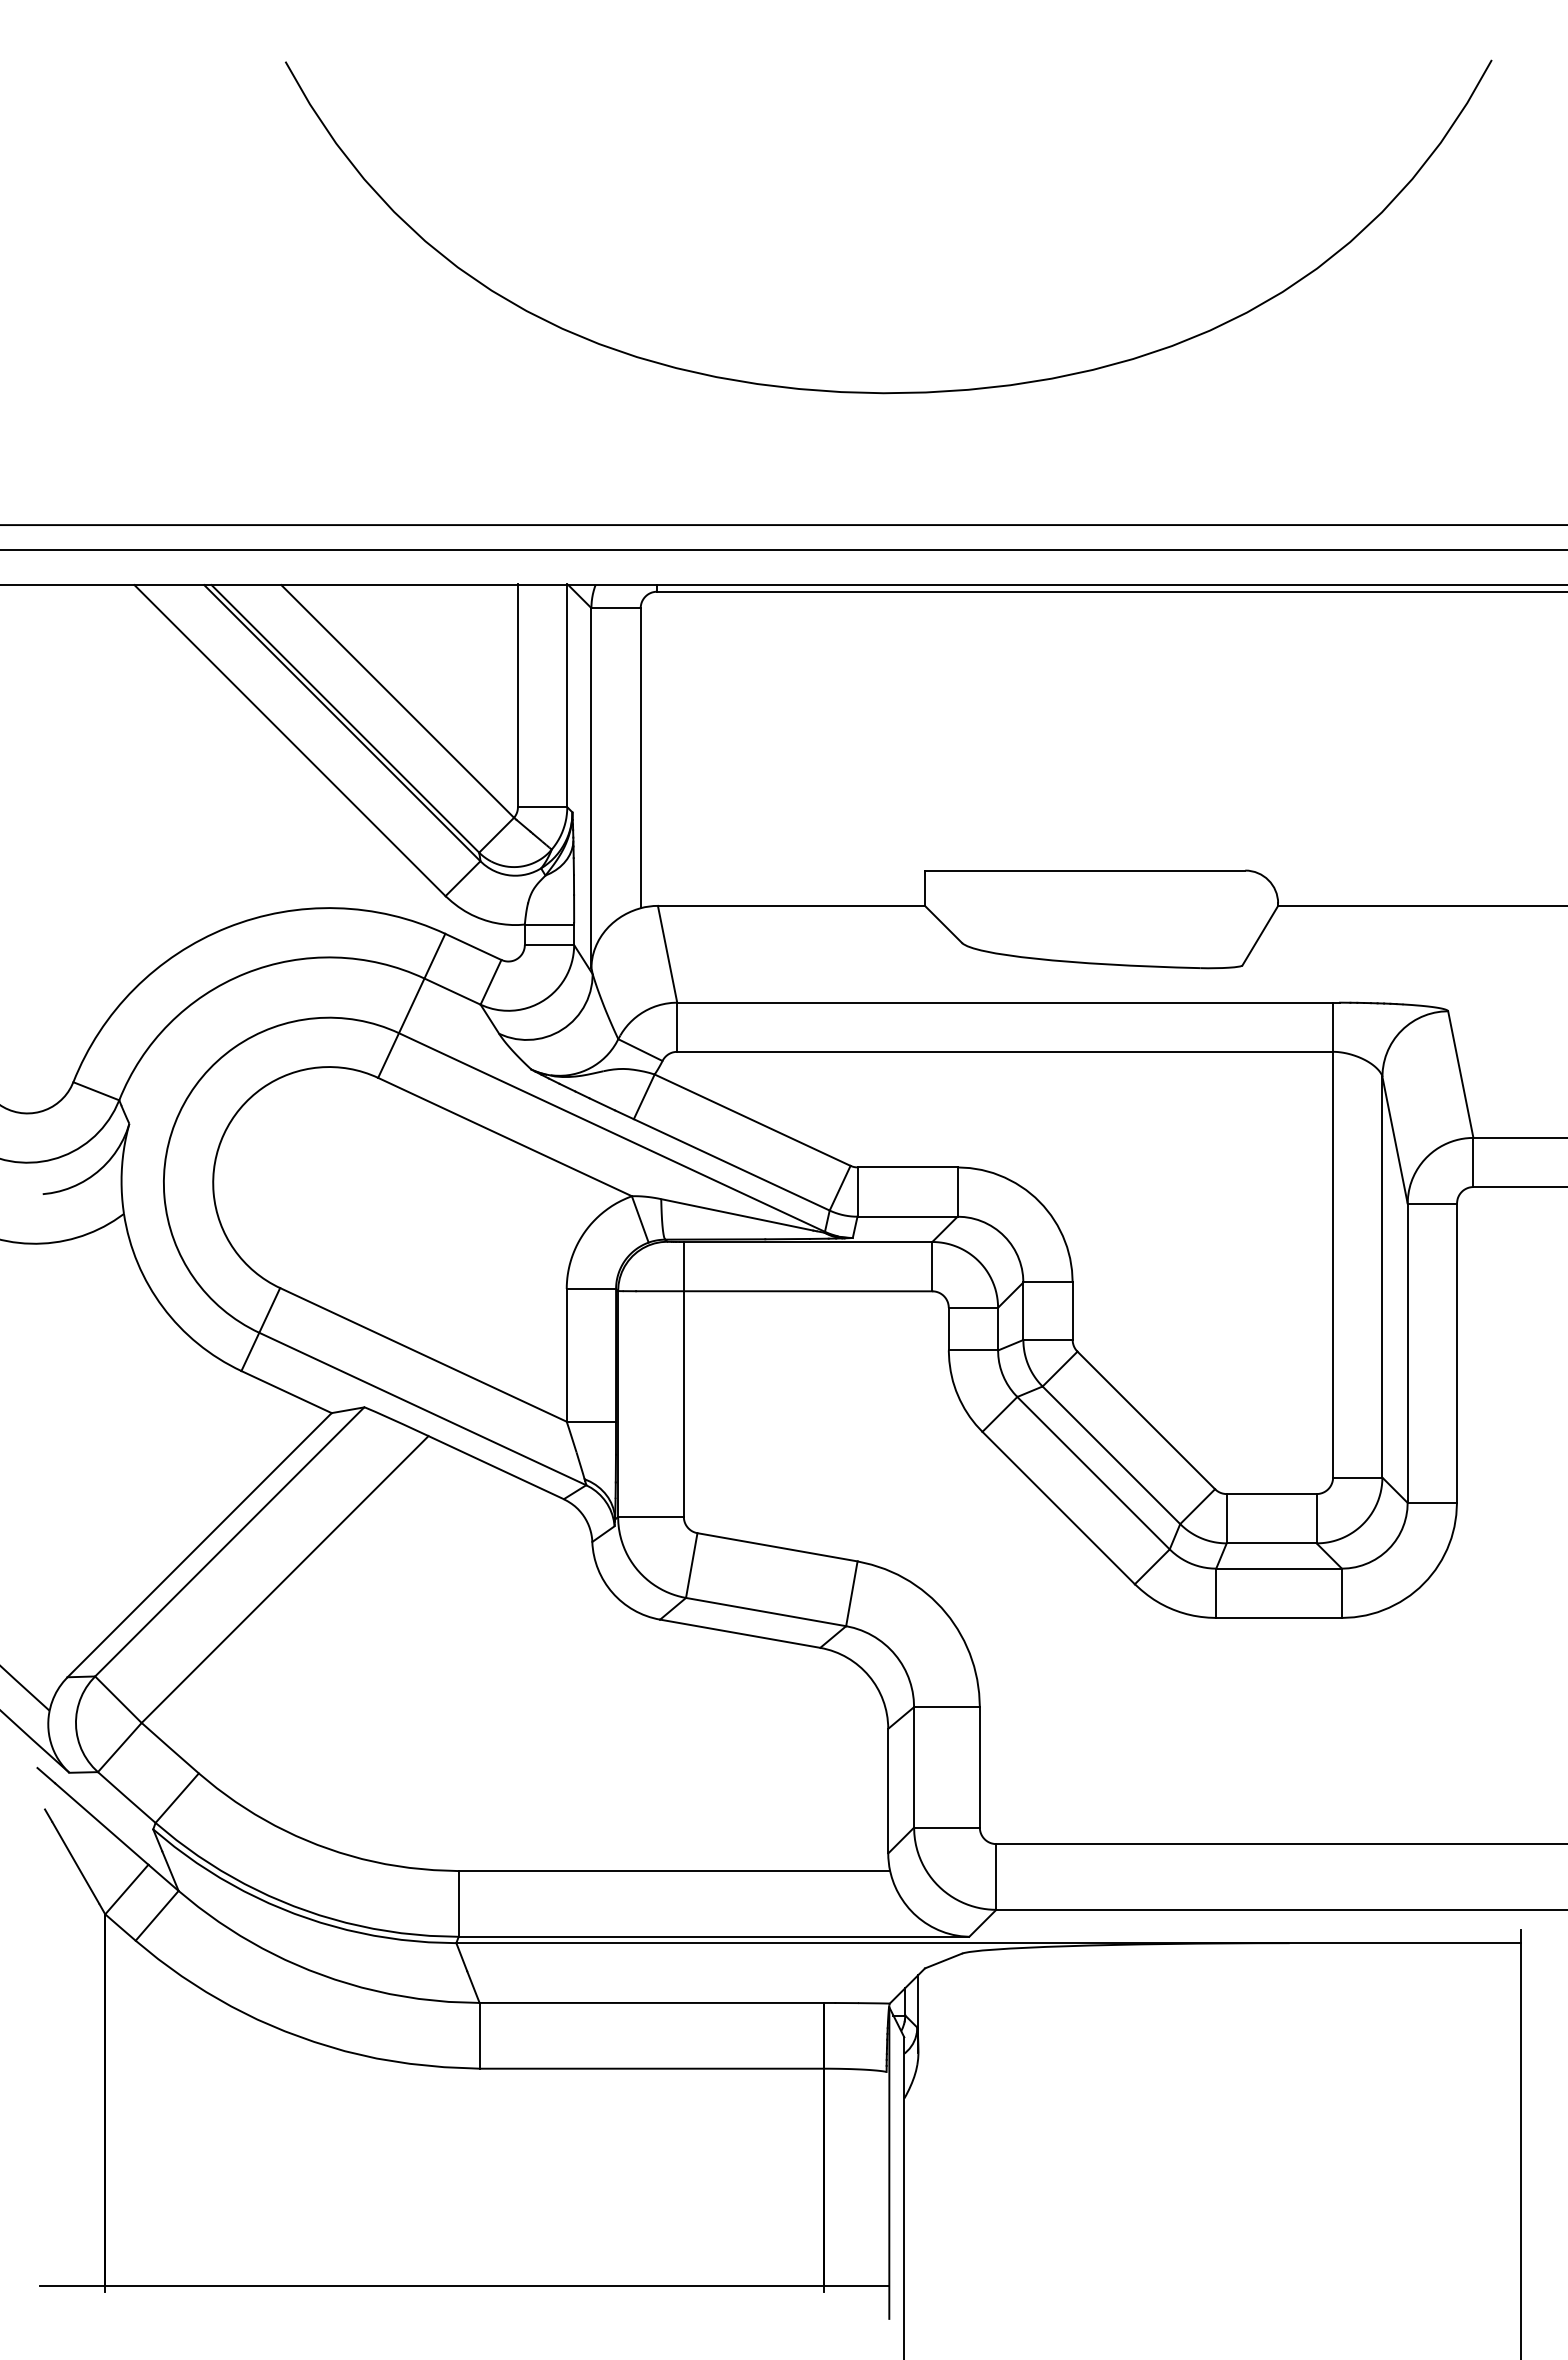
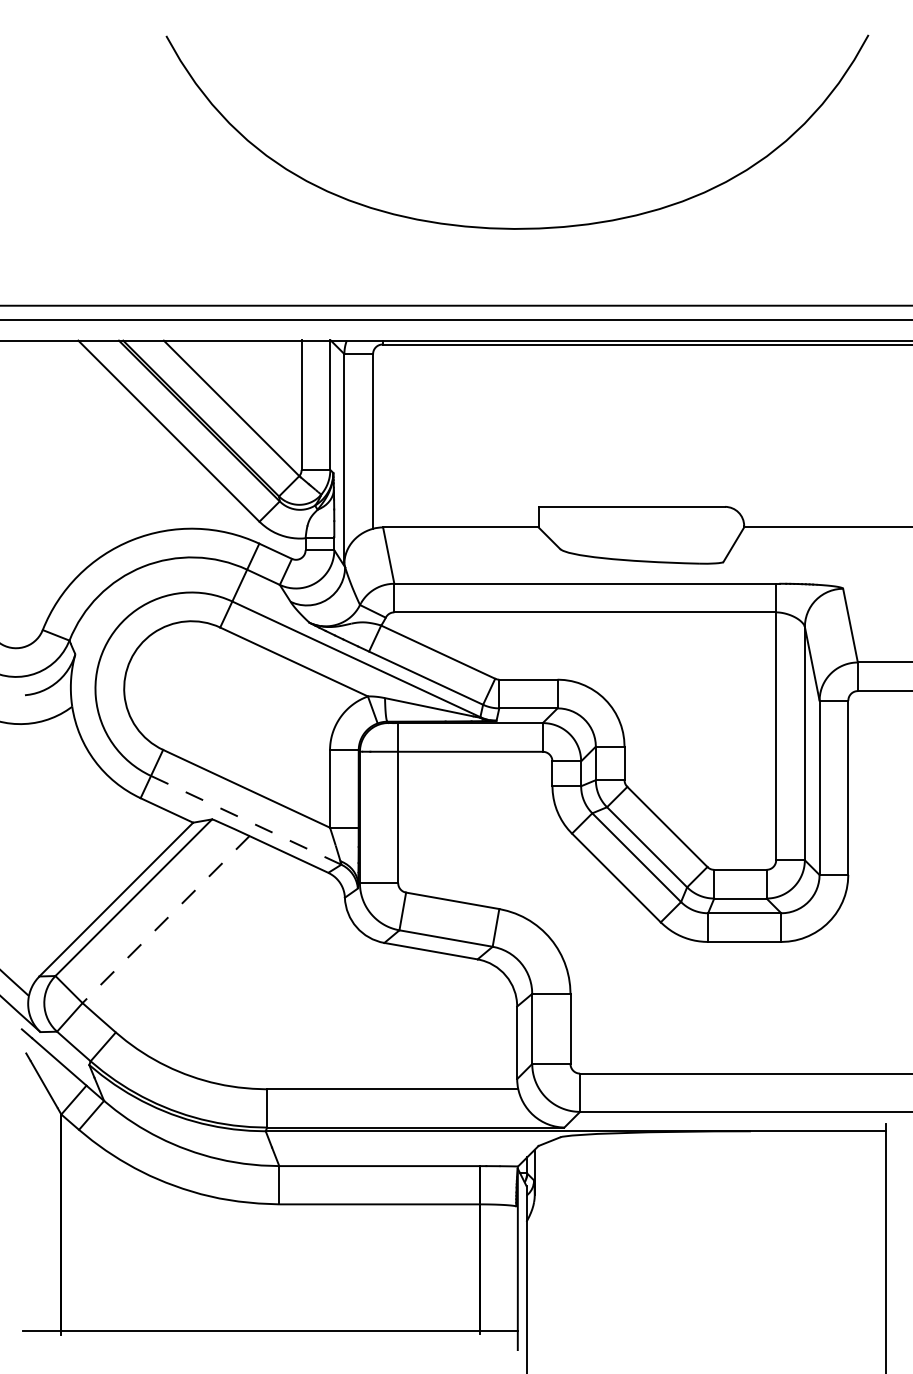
line: (423, 1409) -> (246, 820), solid -> dashed
line: (284, 1579) -> (165, 919), solid -> dashed

